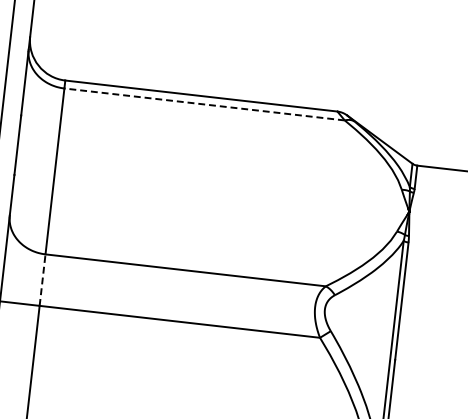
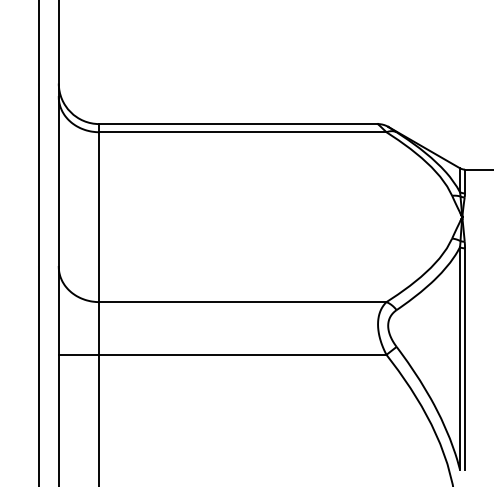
line: (204, 104) -> (242, 132), dashed -> solid
line: (42, 279) -> (99, 327), dashed -> solid

